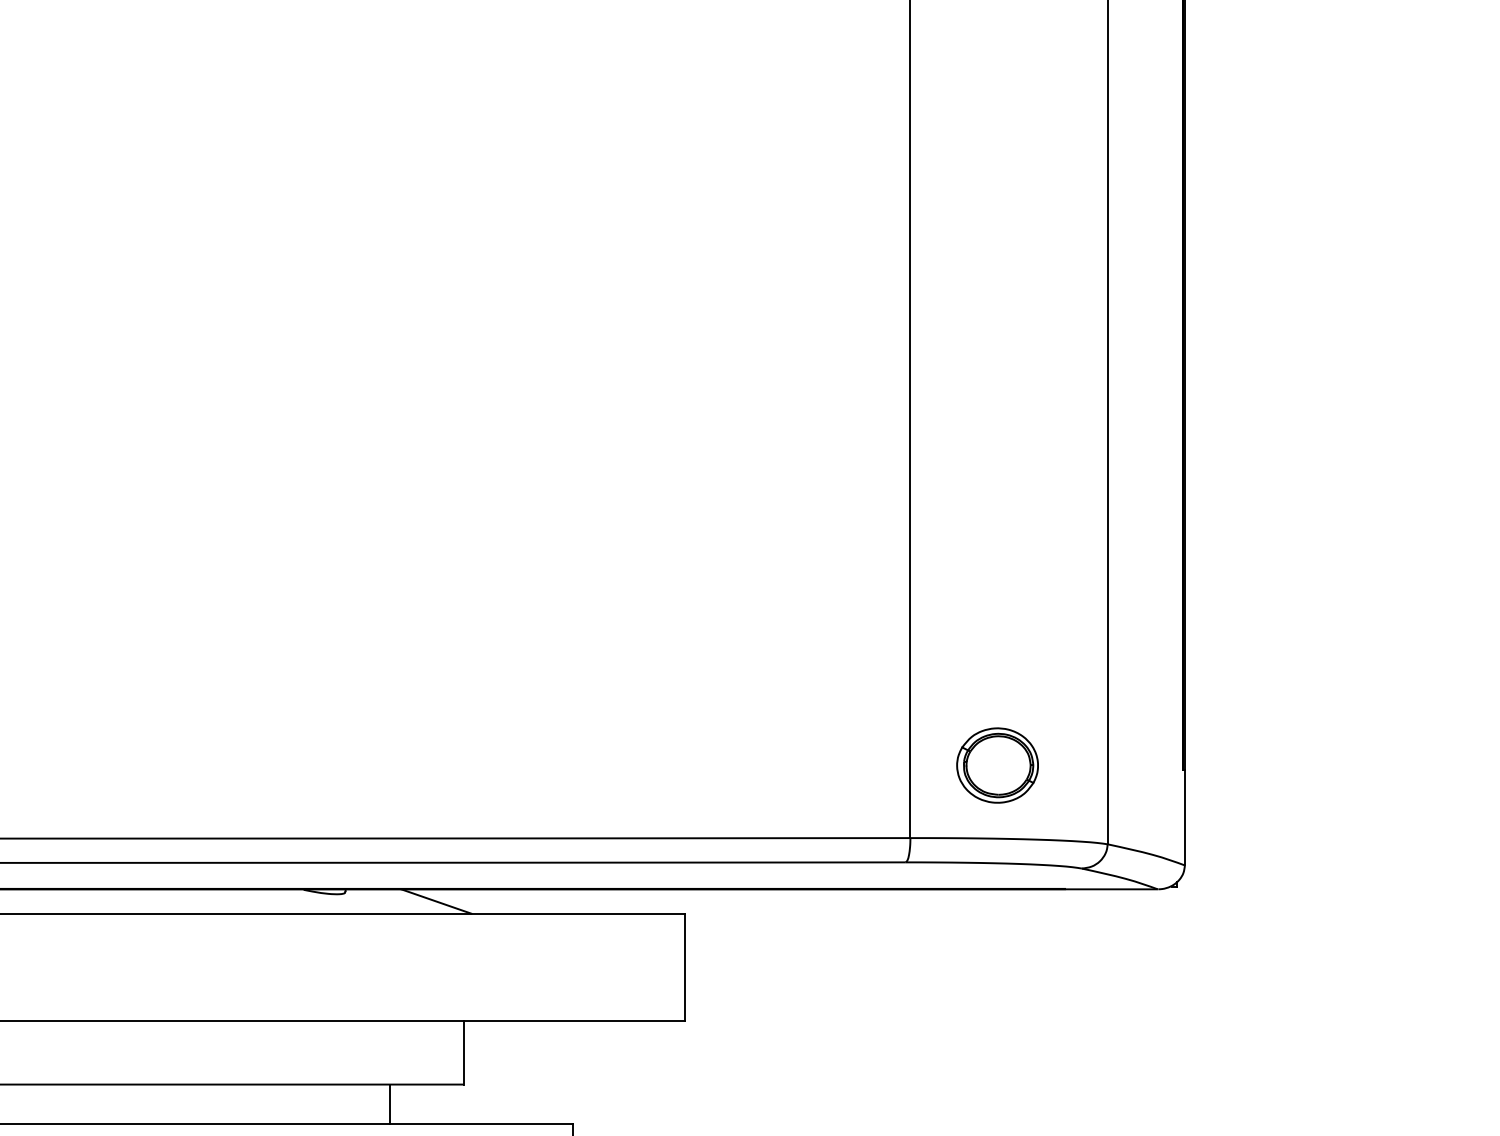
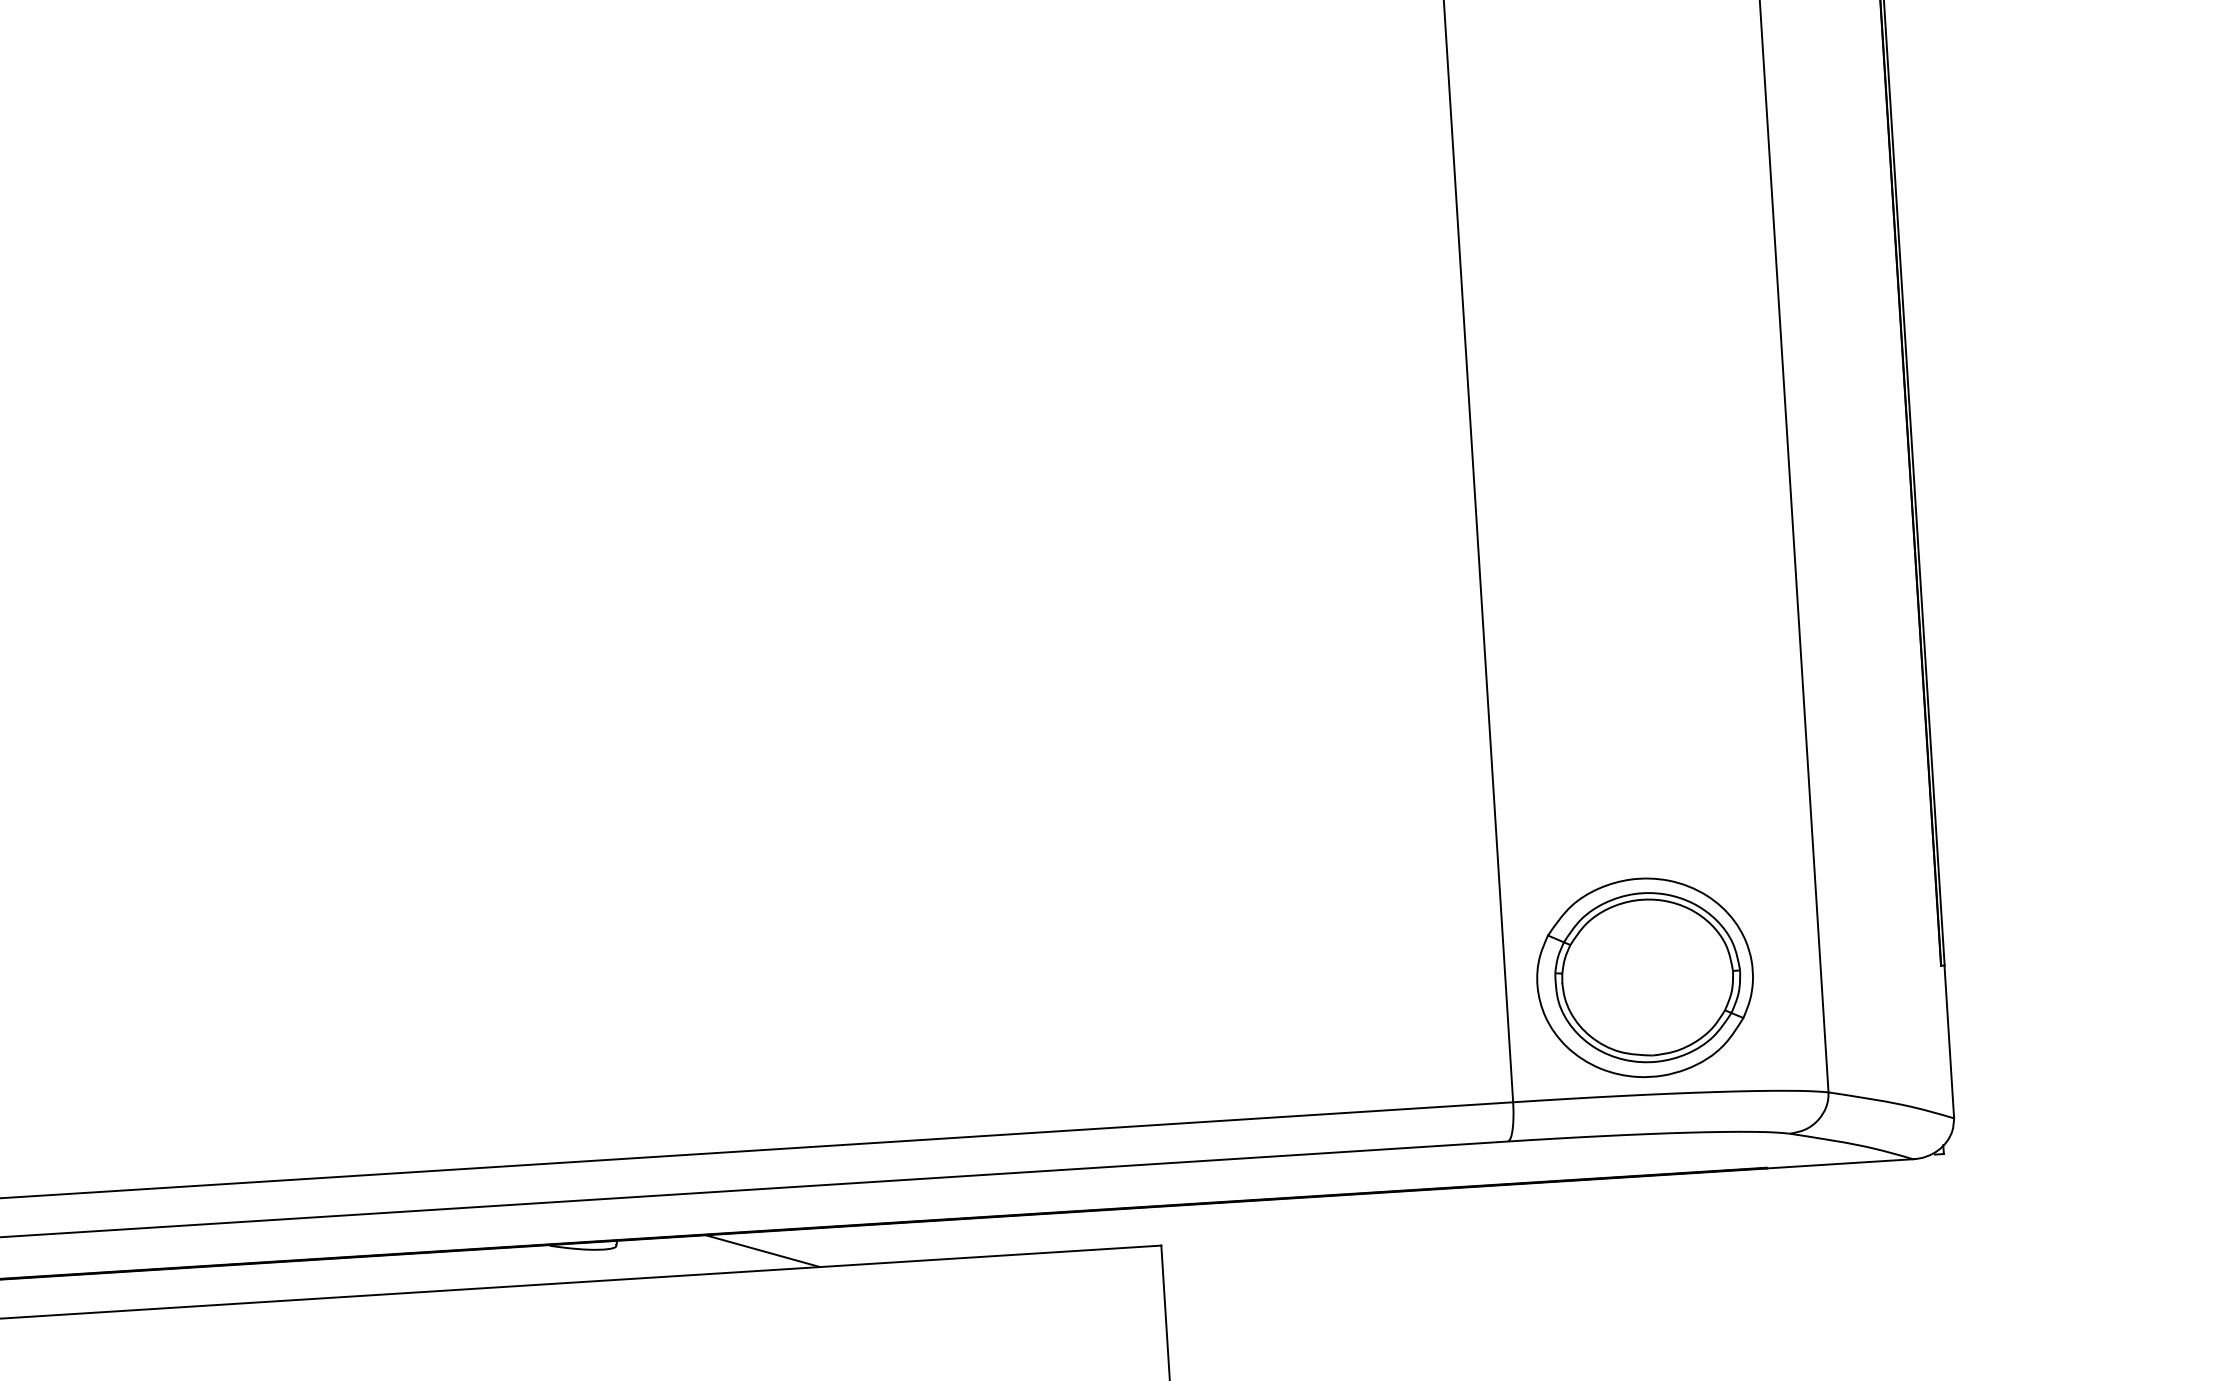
part: (997, 765) -> (1644, 977), size x1.67

